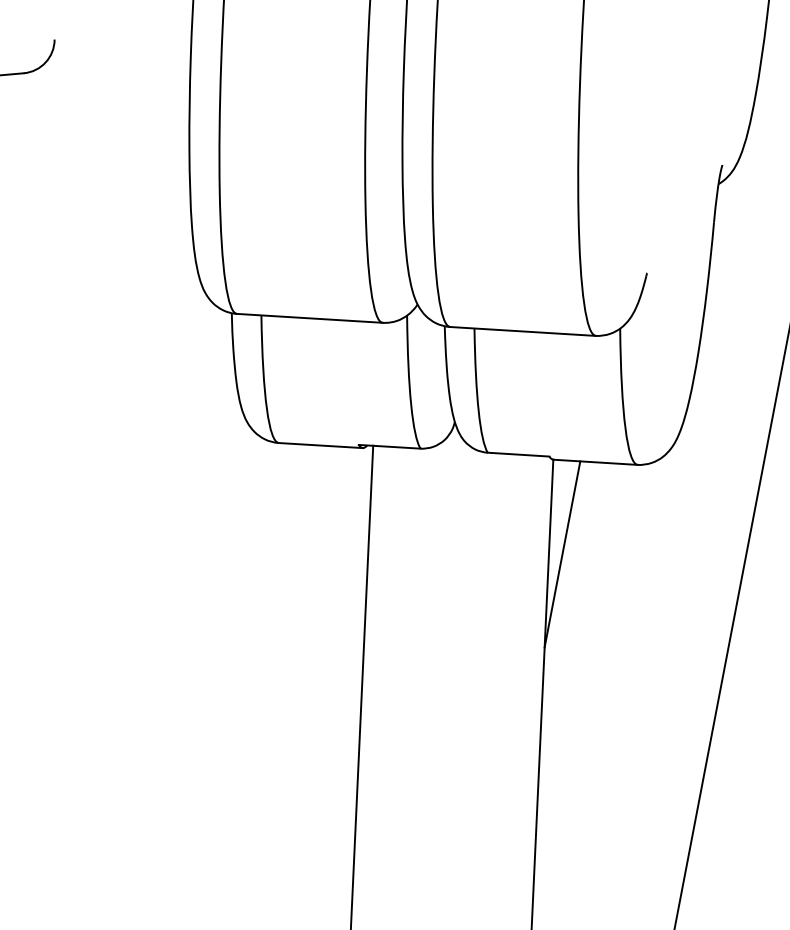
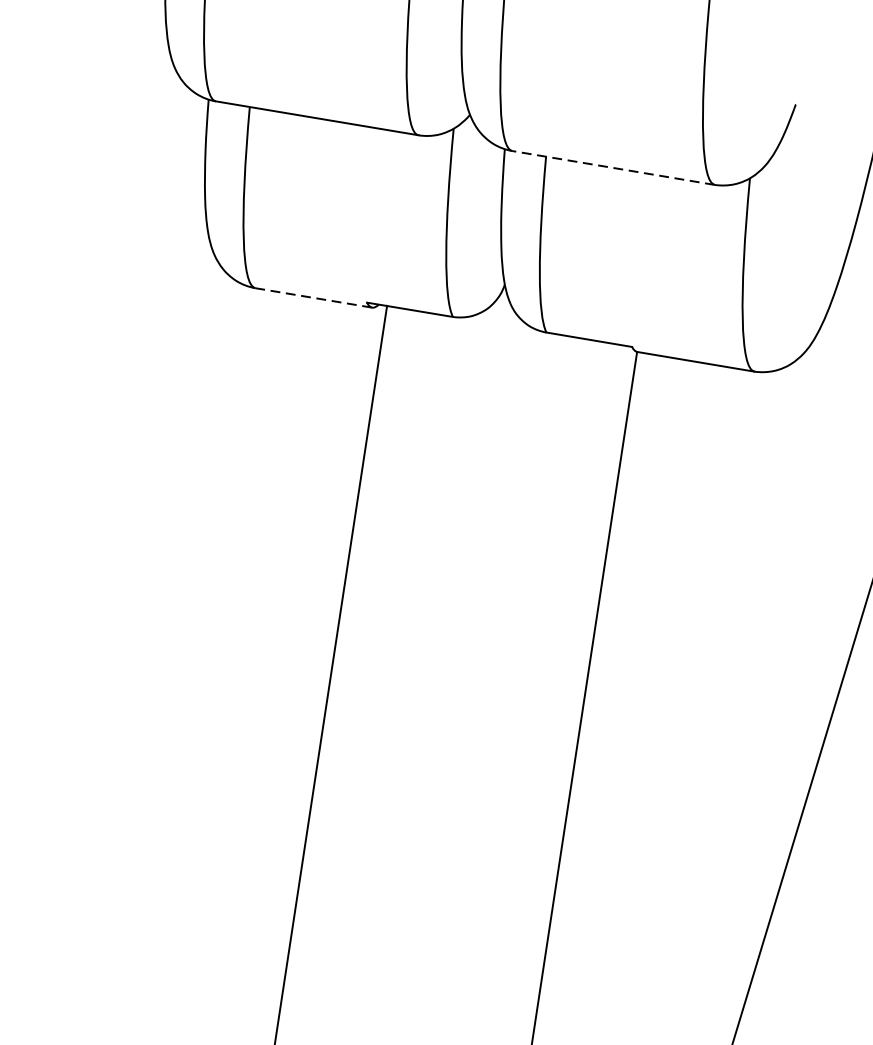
line: (522, 331) -> (612, 167), solid -> dashed
line: (321, 445) -> (314, 297), solid -> dashed
line: (562, 554) -> (636, 485), removed

